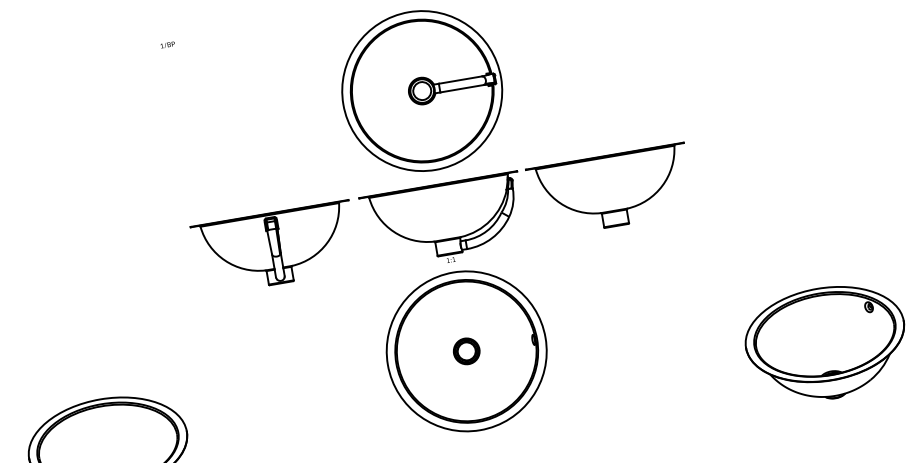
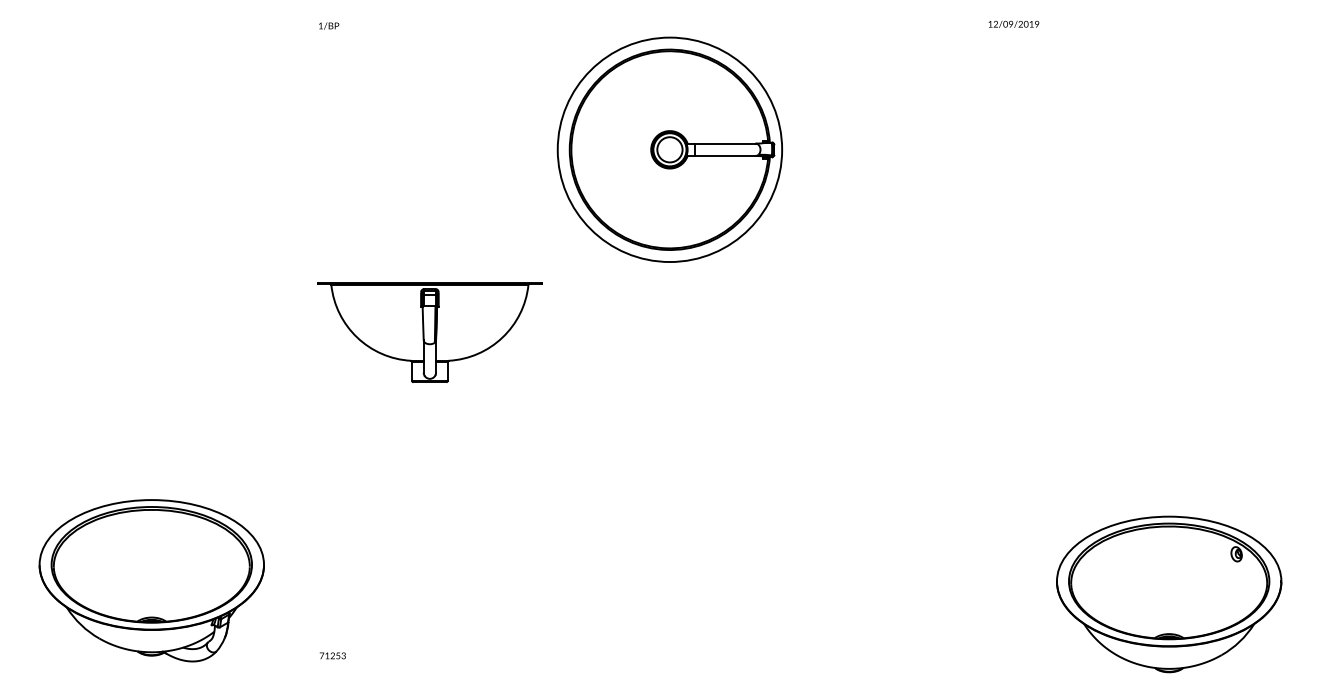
part: (610, 191) -> (906, 332), removed
part: (444, 223) -> (669, 337), removed
part: (466, 351) -> (669, 520), removed

